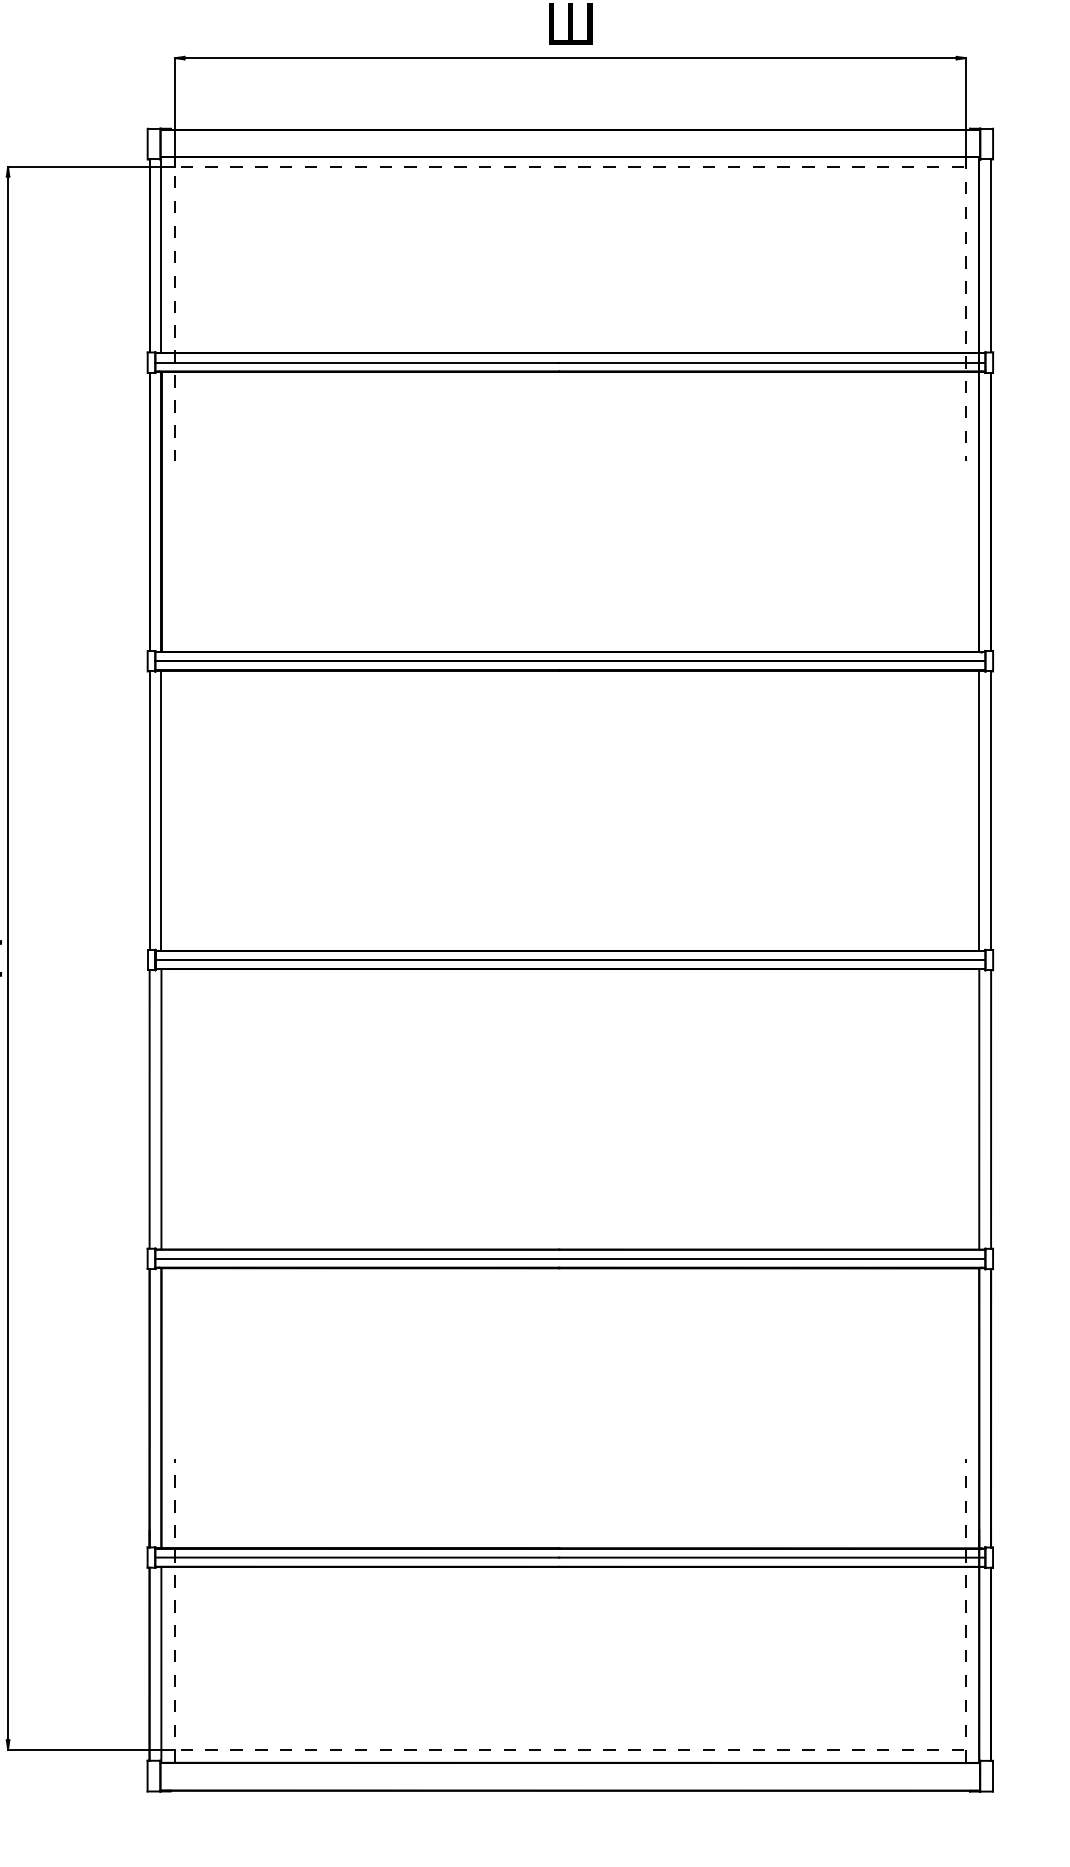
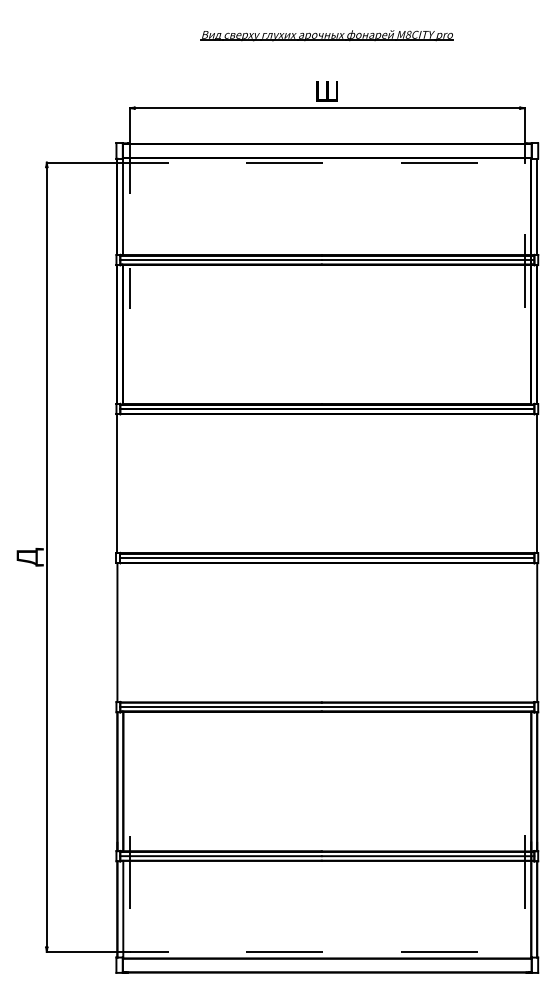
line: (161, 810) -> (123, 483), removed
line: (979, 810) -> (531, 483), removed
line: (161, 1109) -> (123, 632), removed
line: (979, 1109) -> (531, 632), removed

